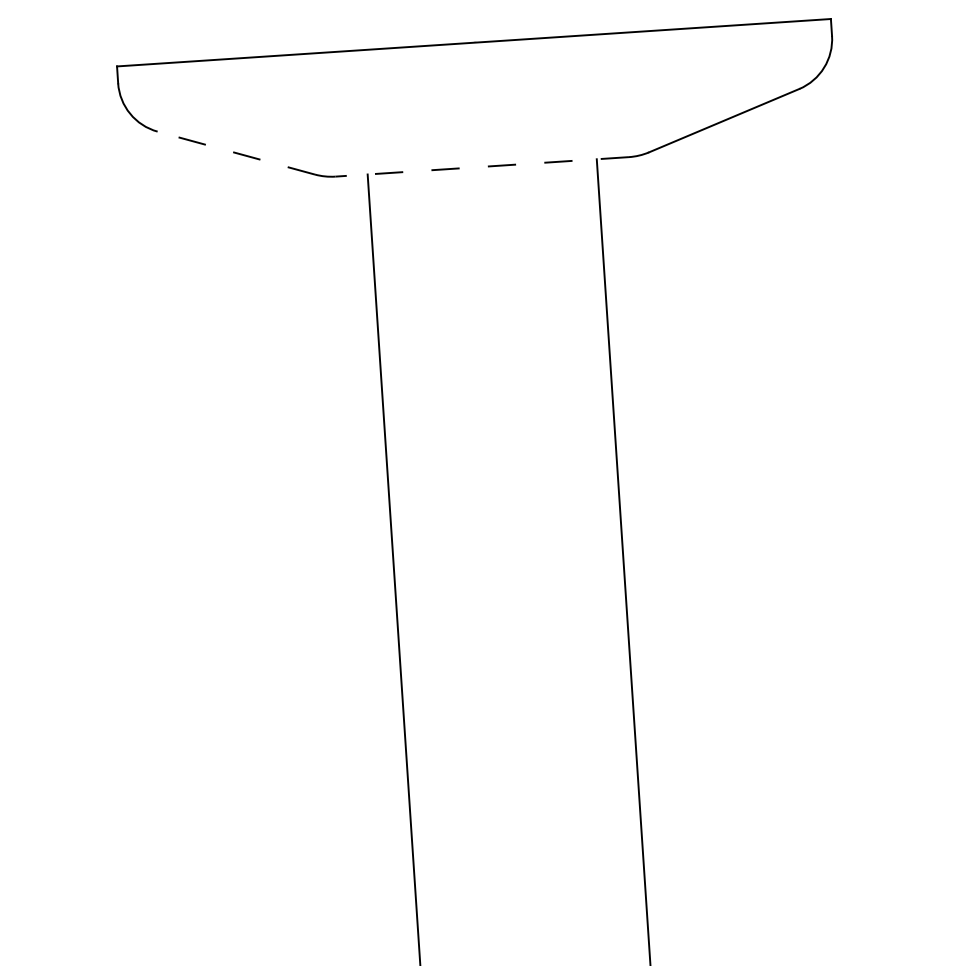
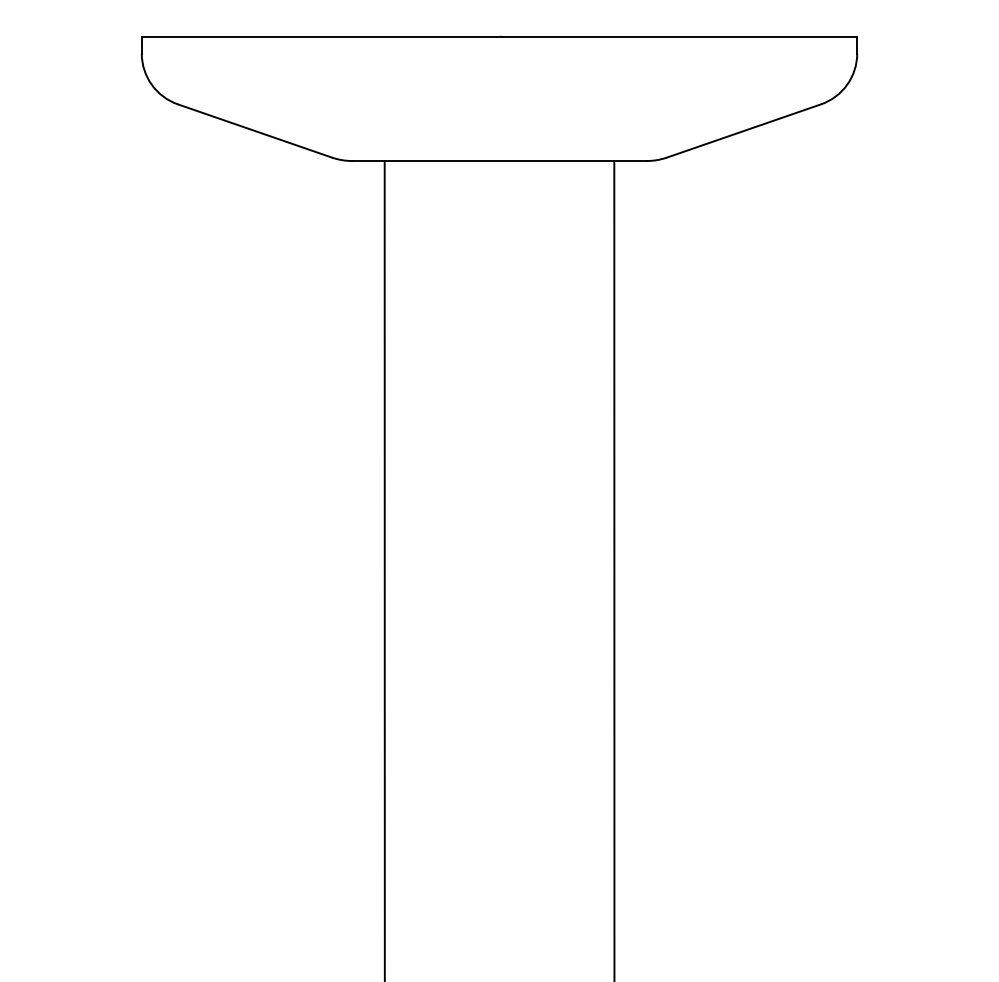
line: (236, 153) -> (255, 131), dashed -> solid
line: (482, 167) -> (499, 161), dashed -> solid

